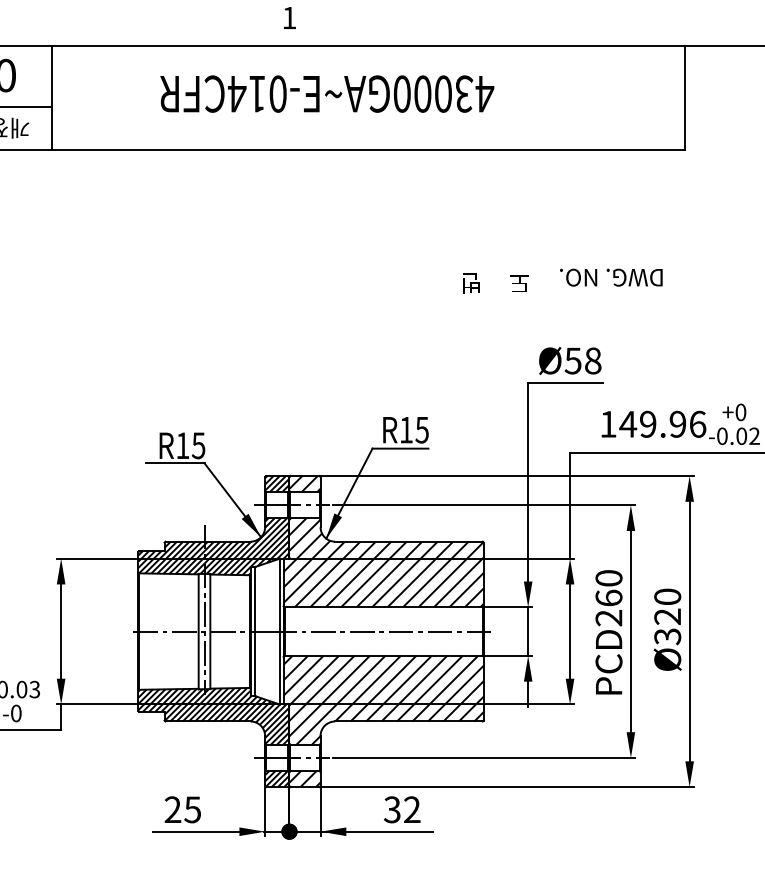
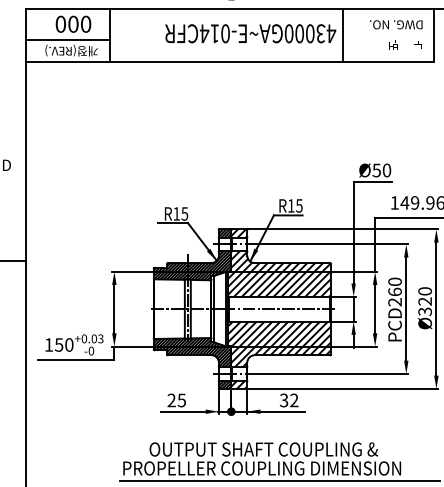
line: (506, 97) -> (342, 35), added
text: (611, 277) -> (396, 24), moved
text: (494, 282) -> (405, 44), moved
text: (592, 360) -> (386, 170), Ø58 -> Ø50

